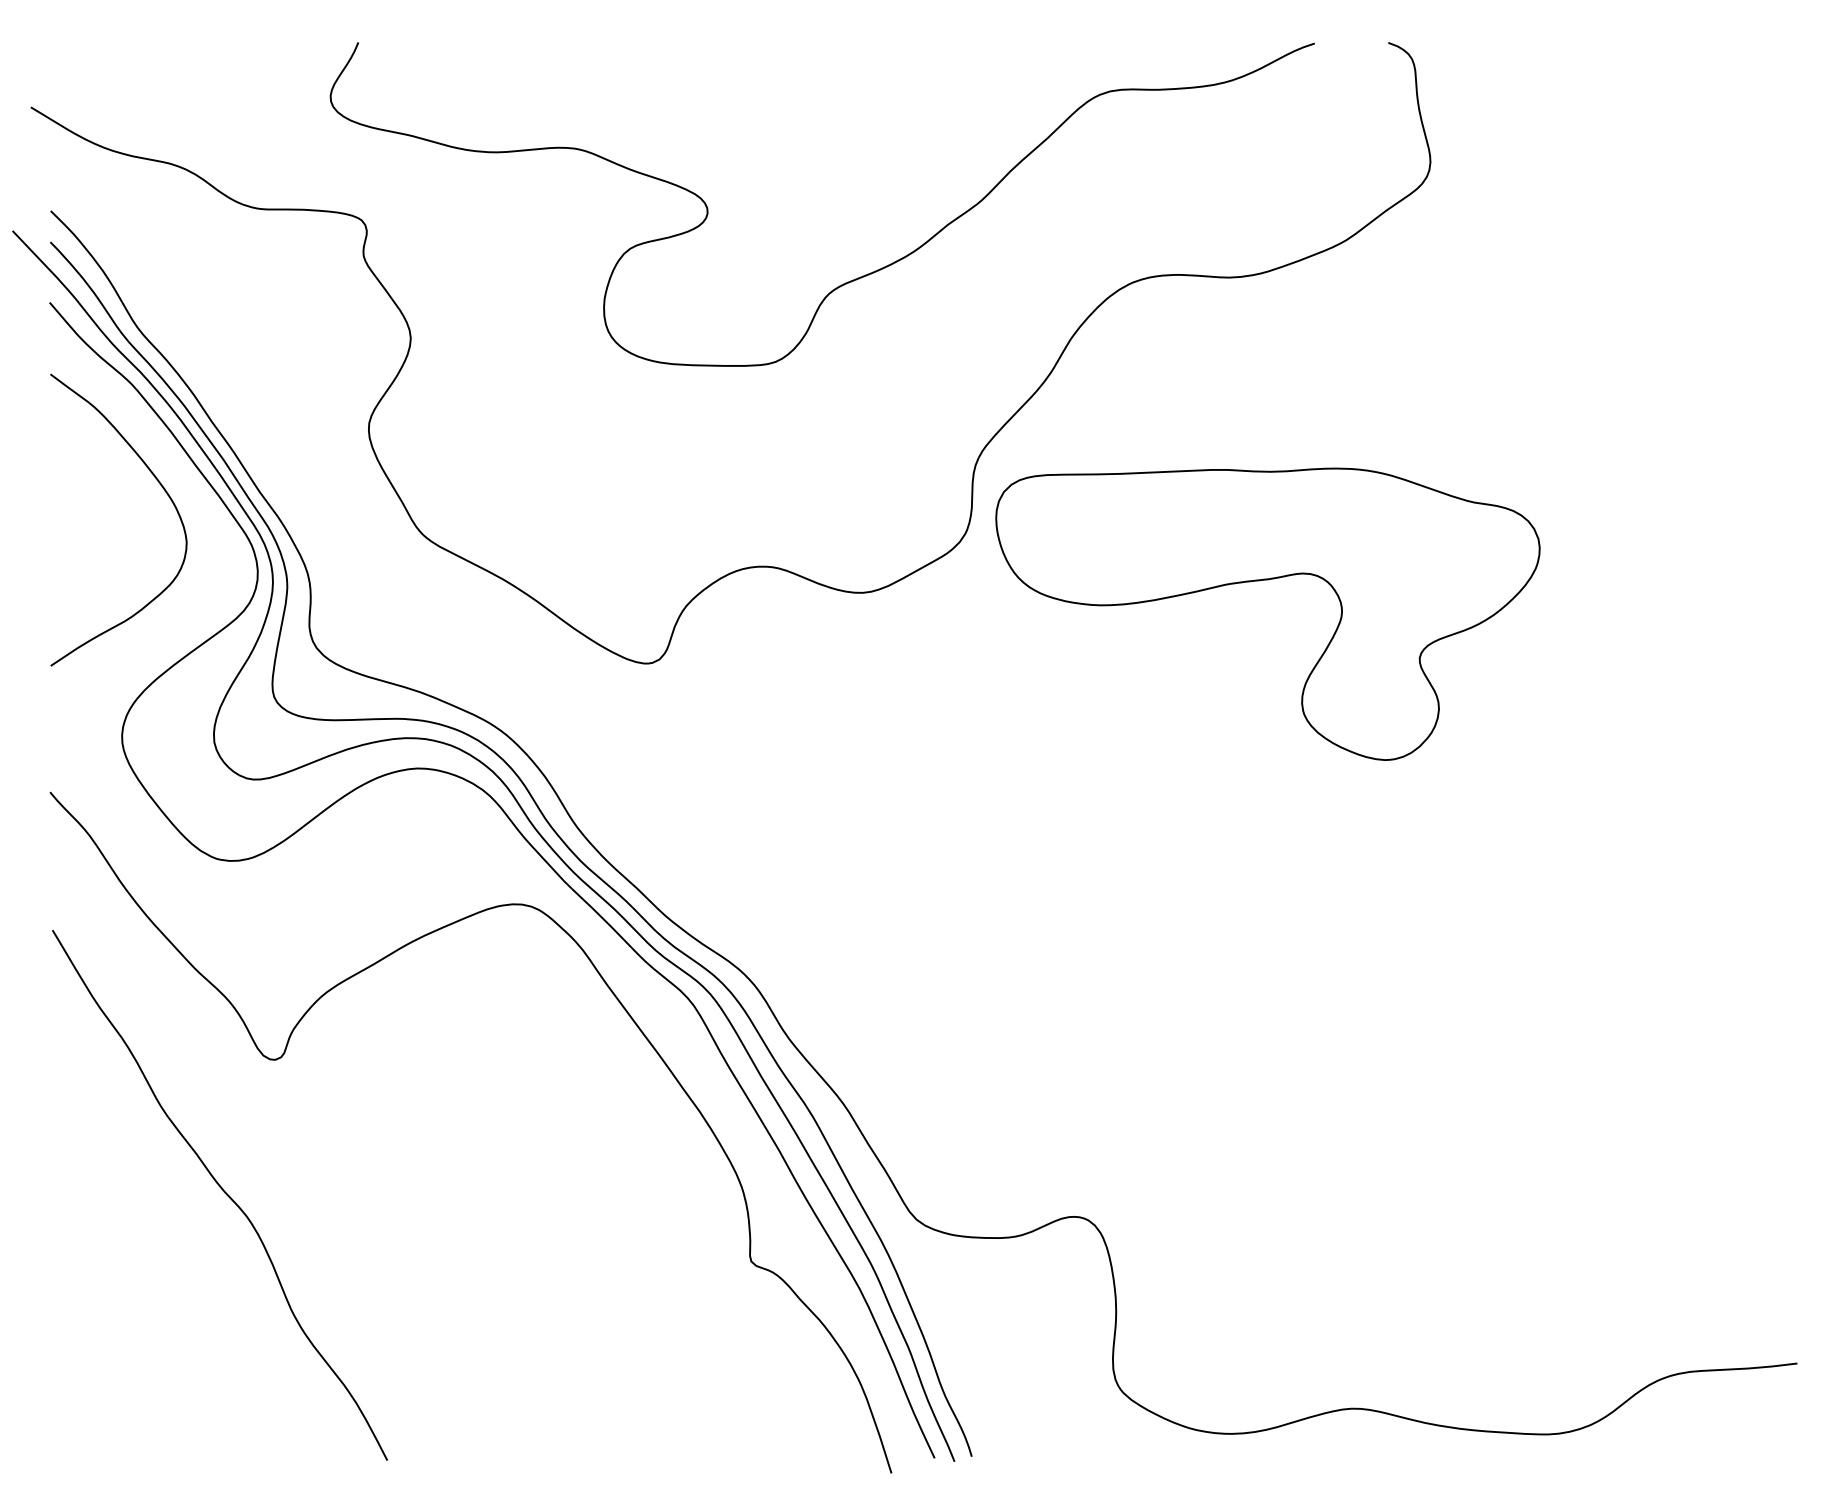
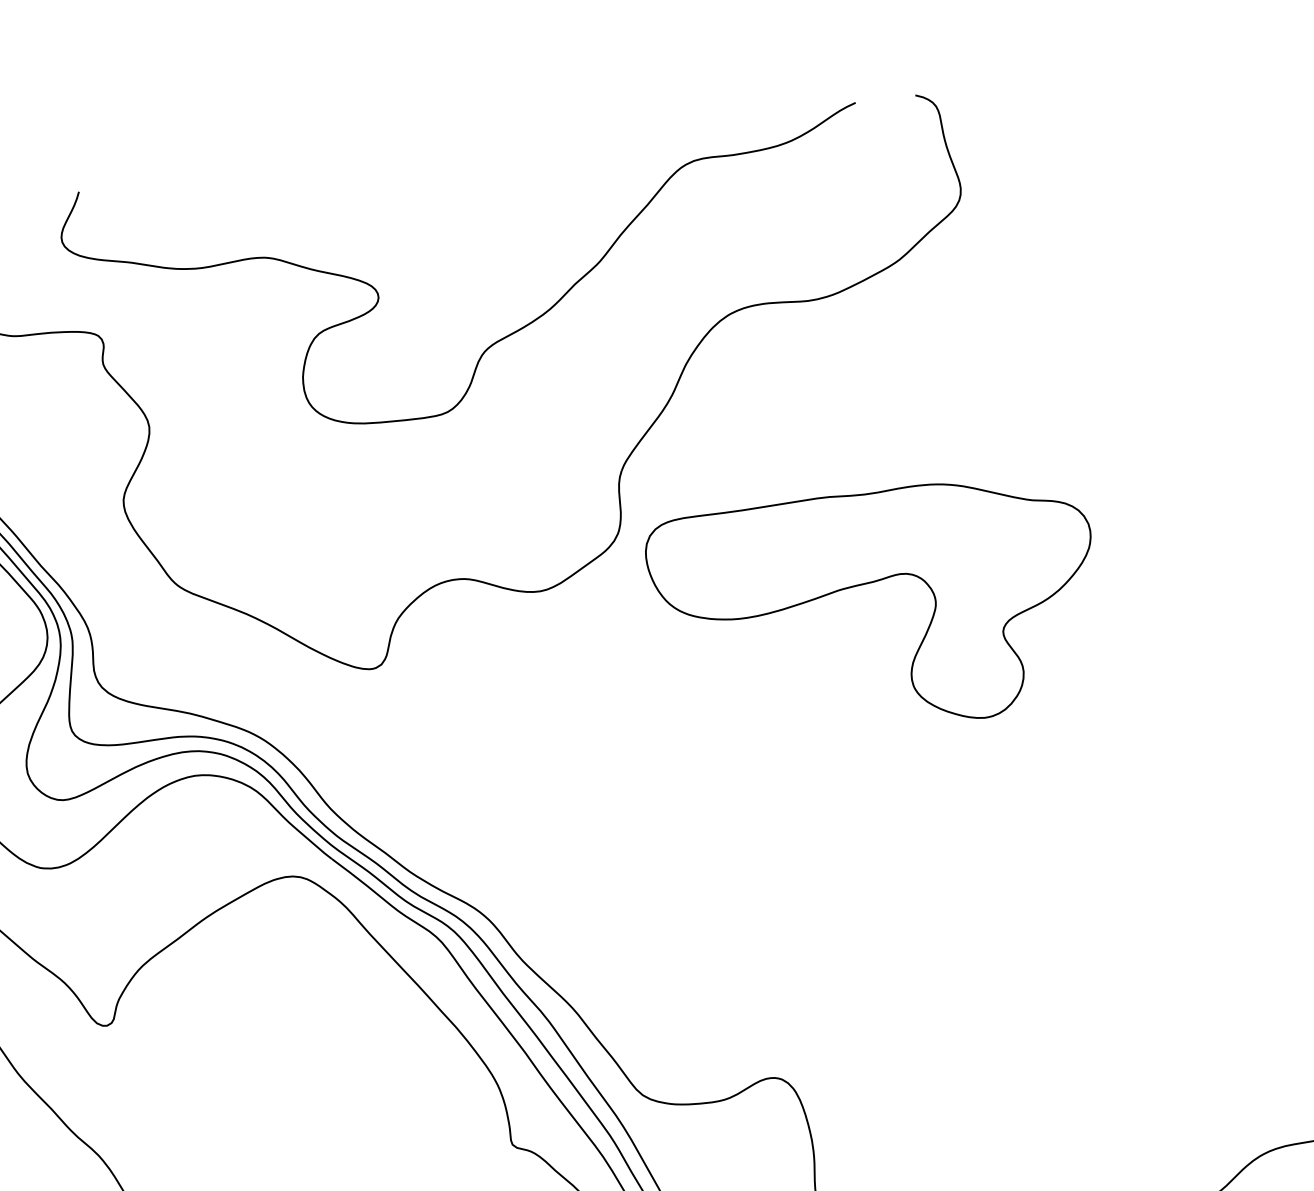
part: (1259, 581) -> (865, 584), moved

